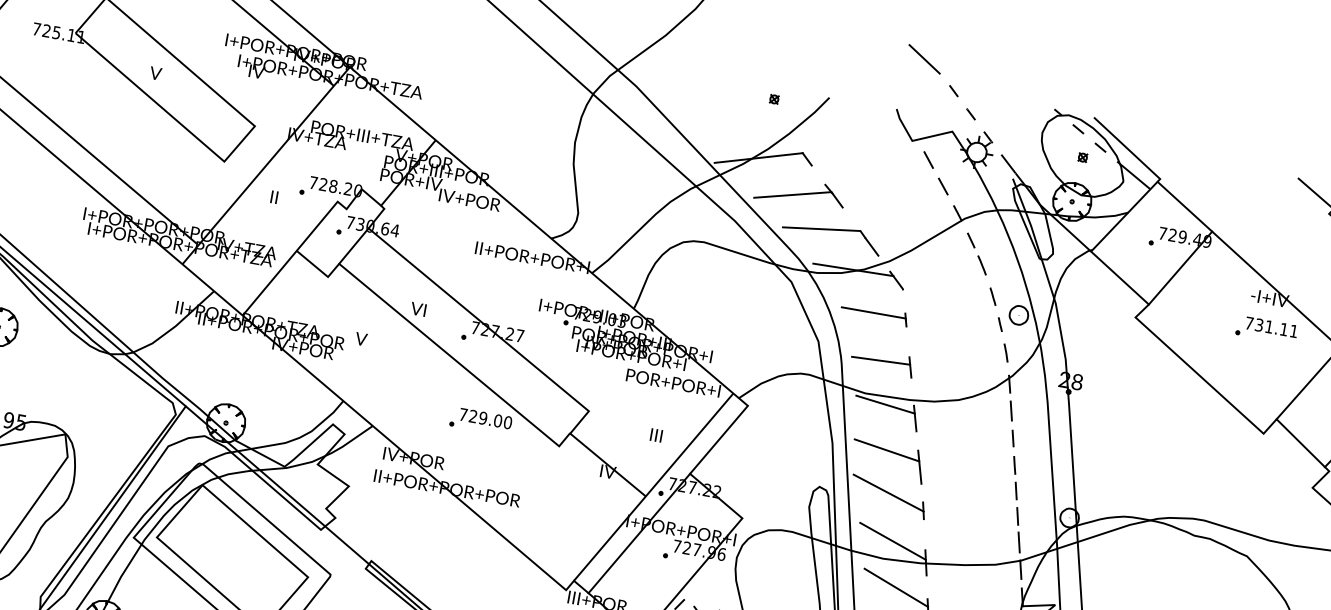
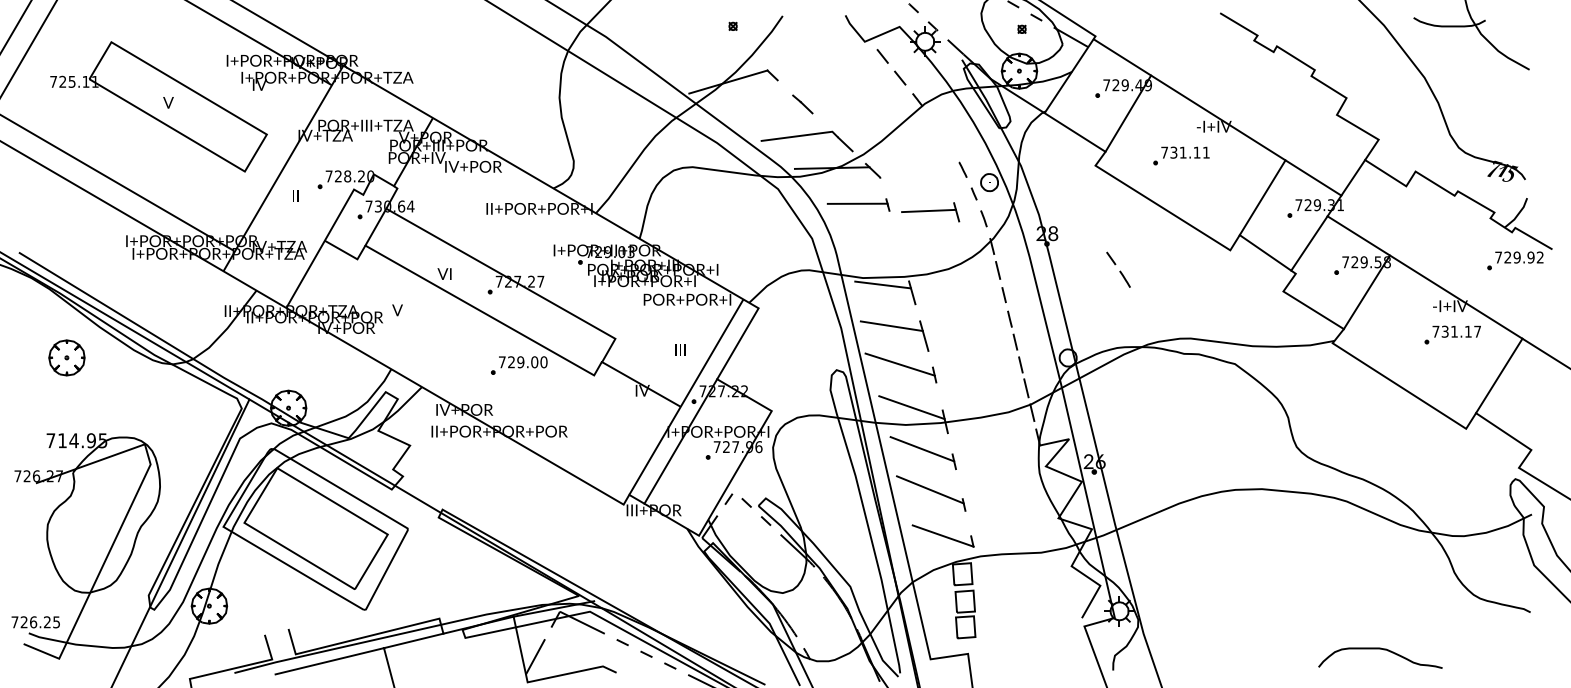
line: (792, 194) -> (764, 109), removed
line: (978, 255) -> (1120, 270), moved
part: (1266, 329) -> (1181, 155), moved
part: (882, 362) -> (930, 212), moved

